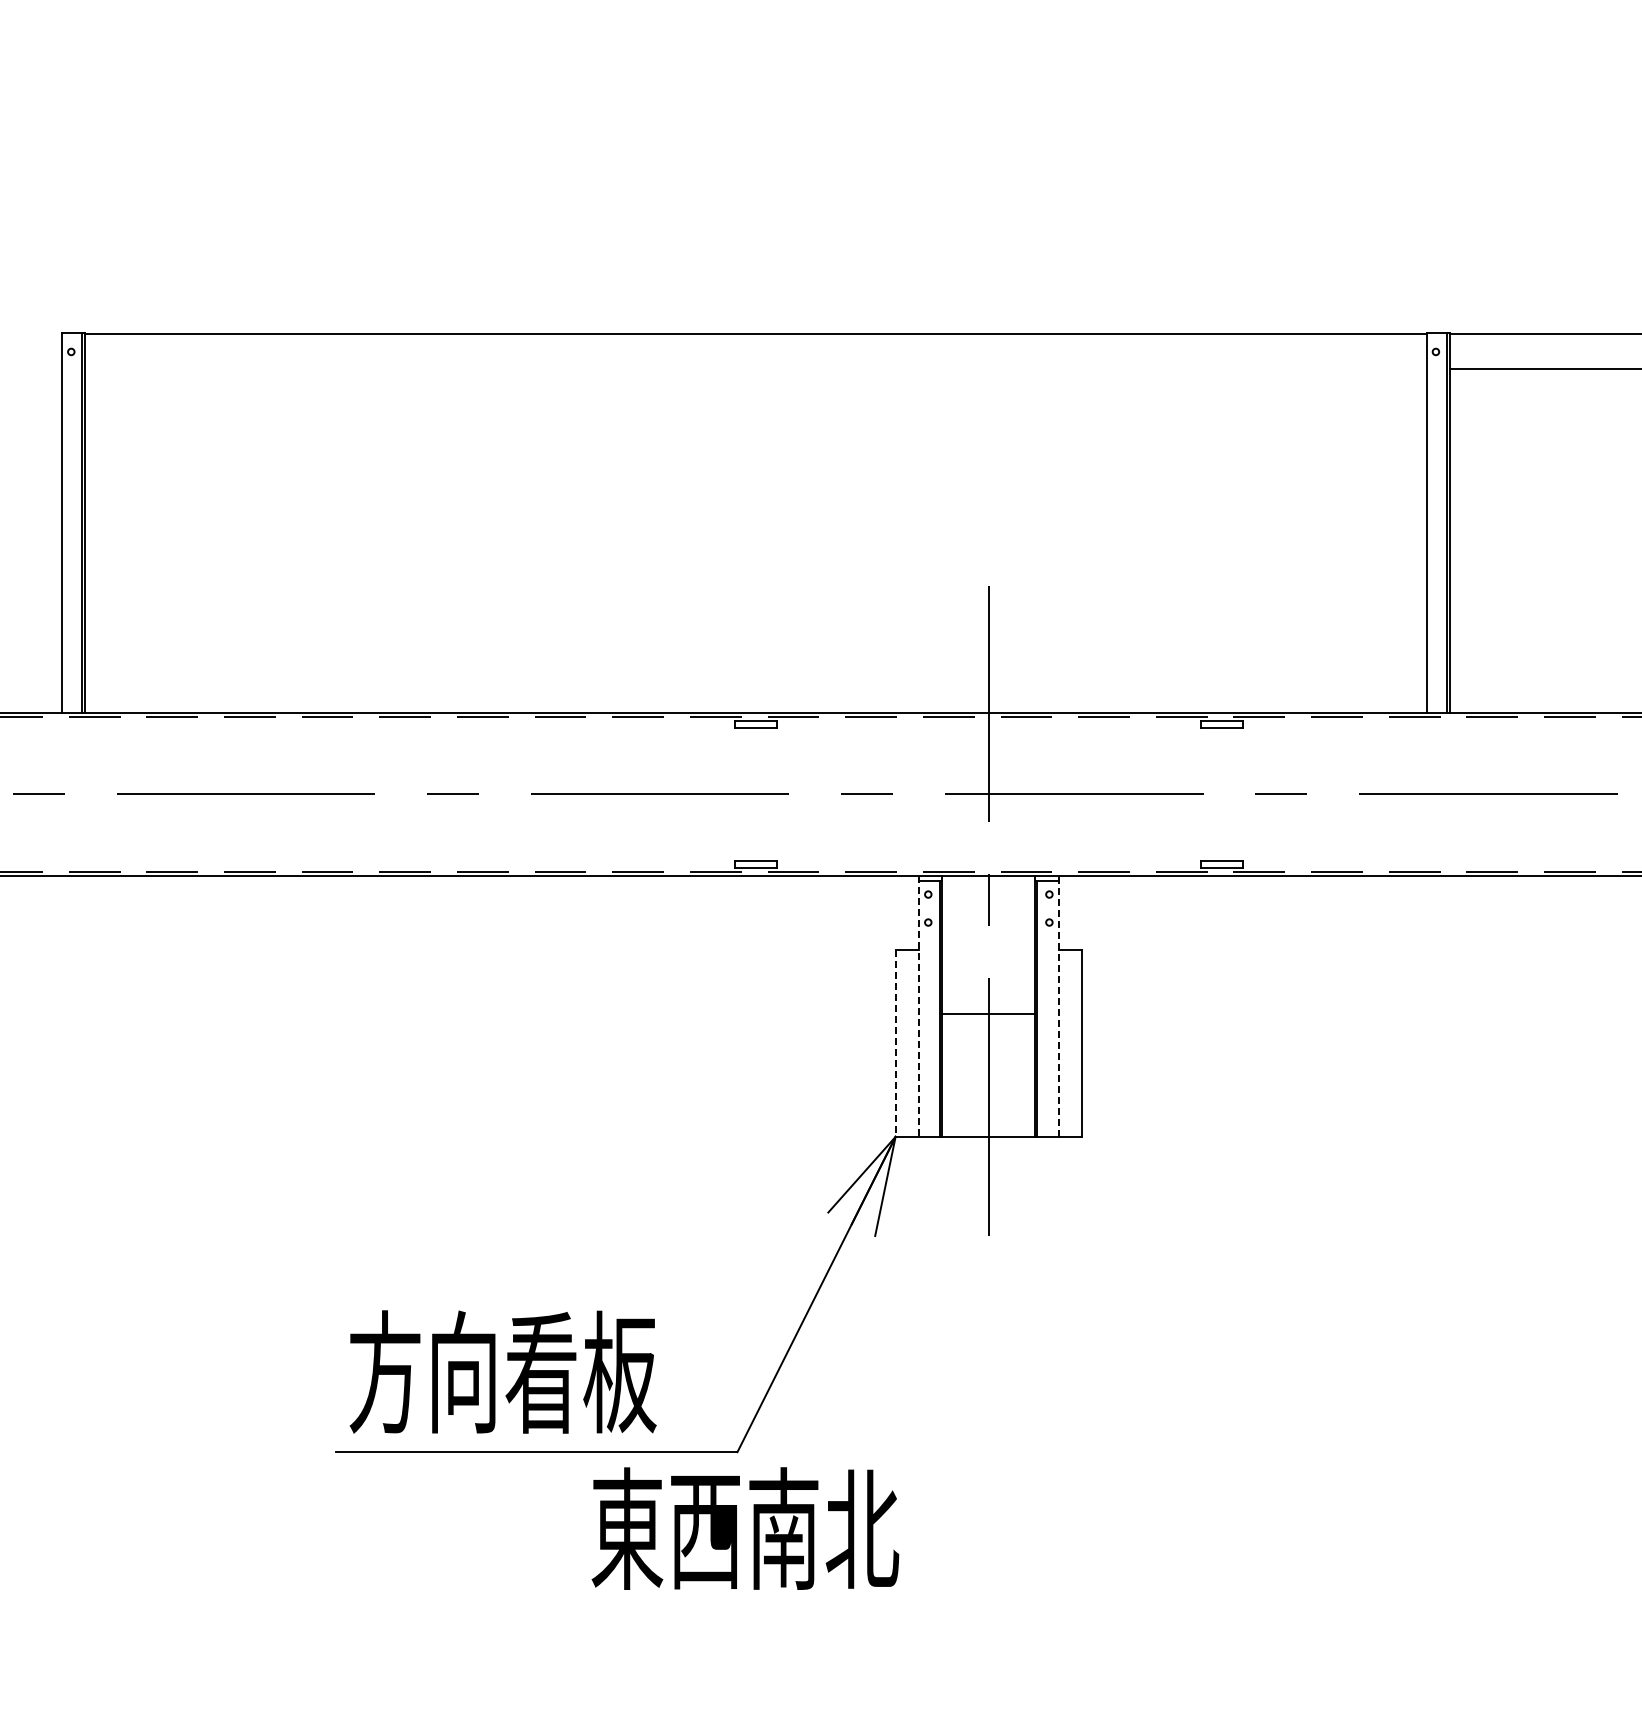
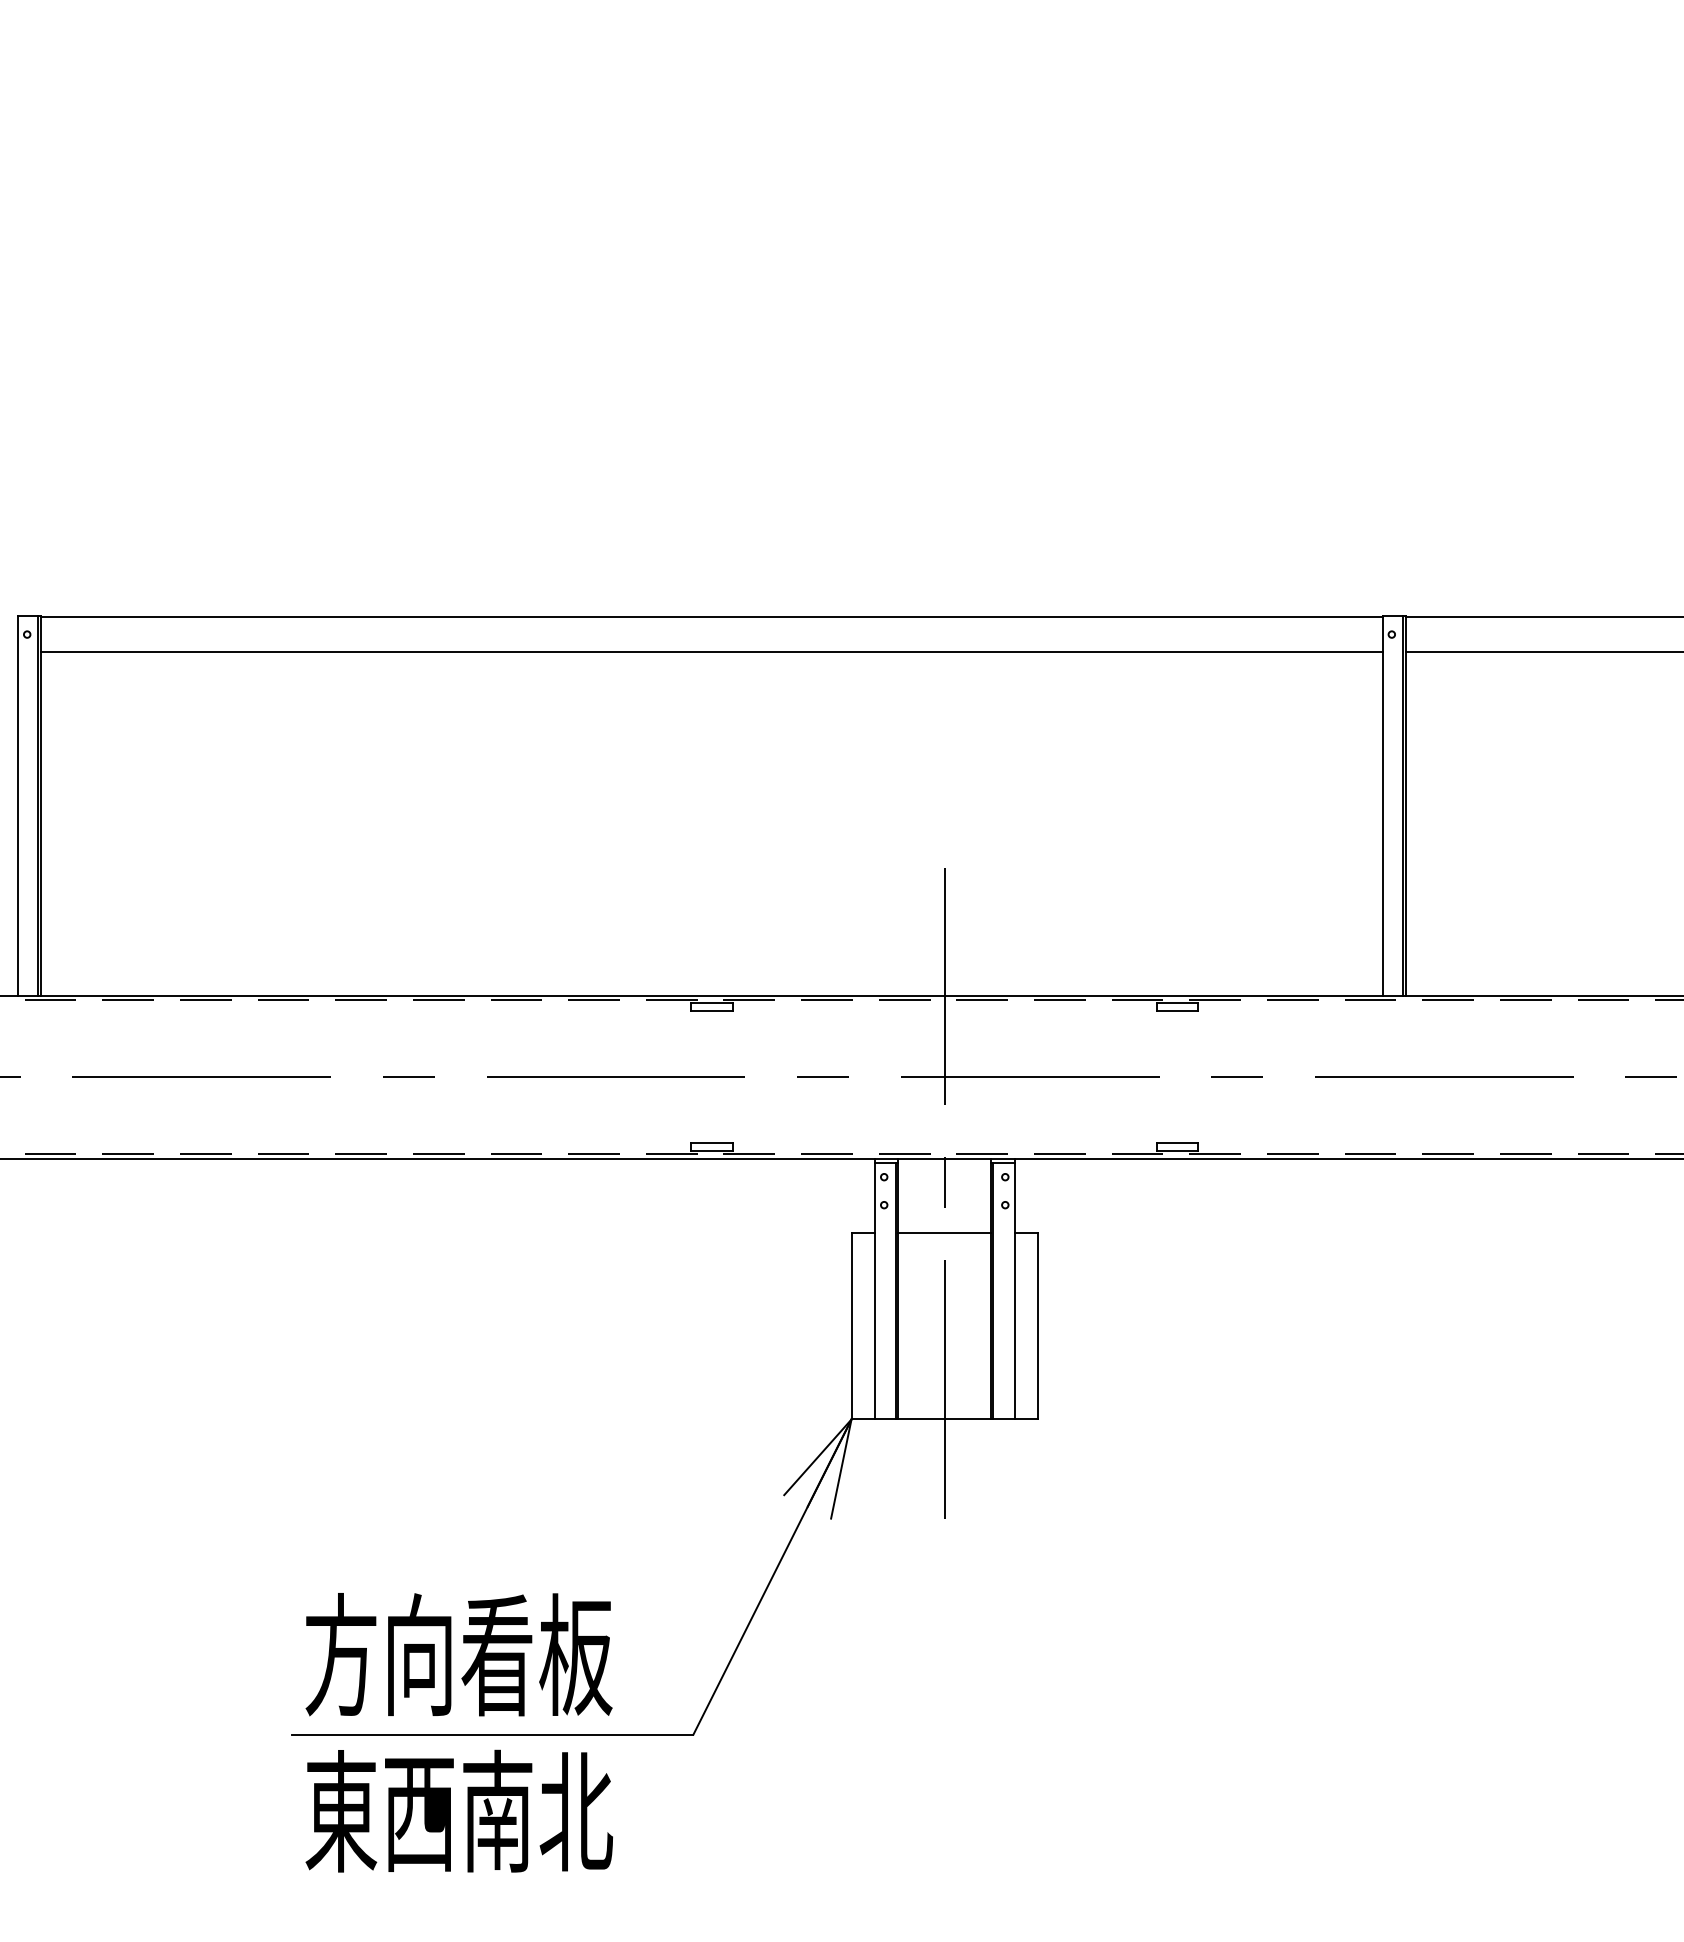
line: (755, 368) -> (711, 651), added
line: (1058, 1005) -> (1014, 1288), dashed -> solid
line: (918, 1006) -> (874, 1289), dashed -> solid
line: (988, 1014) -> (944, 1233), moved
line: (895, 1043) -> (851, 1326), dashed -> solid
text: (744, 1527) -> (458, 1810), moved

